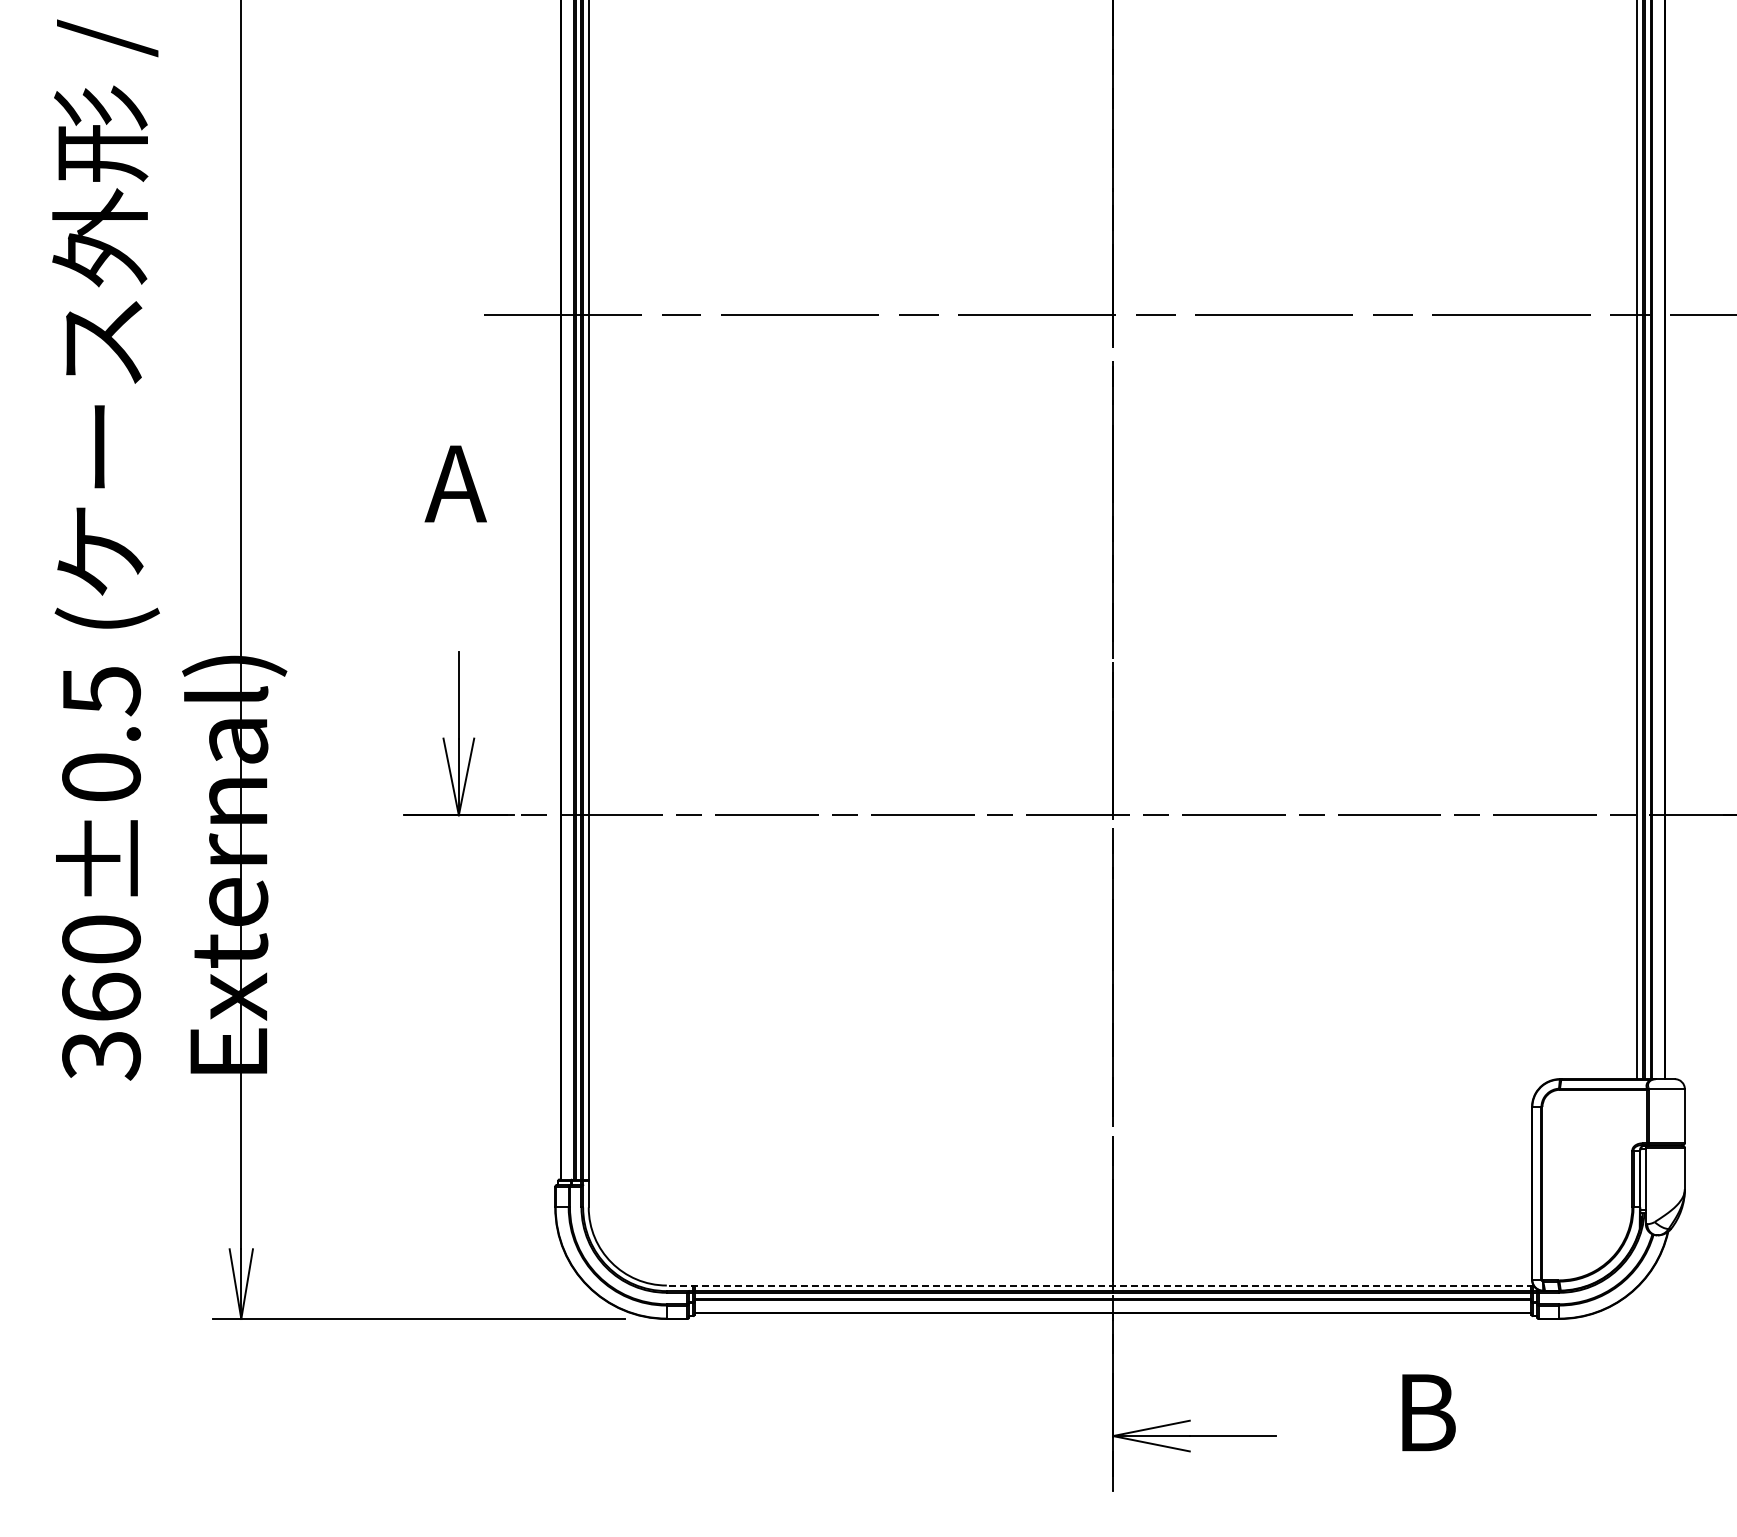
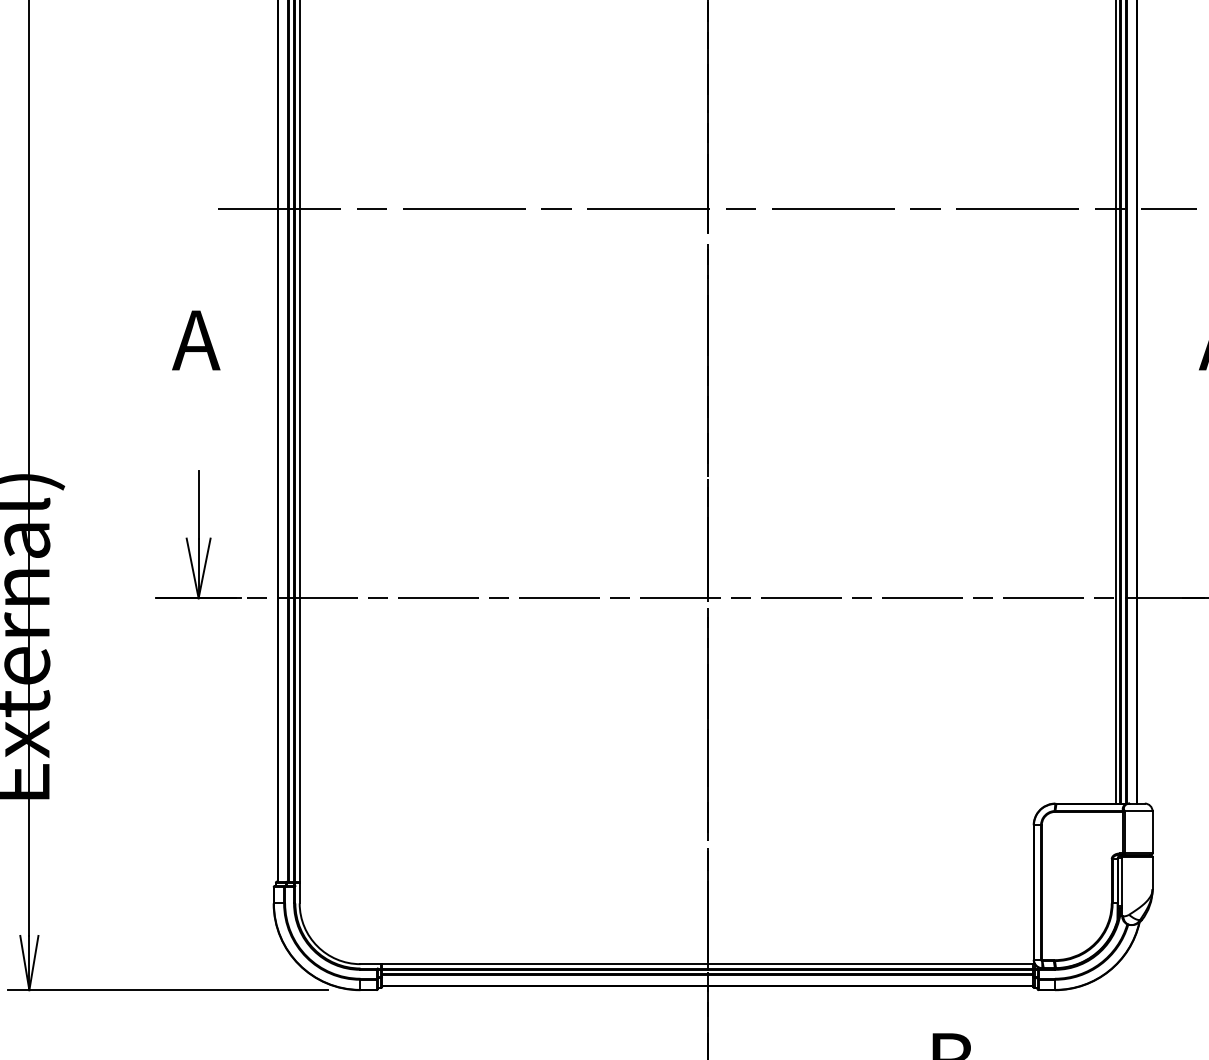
line: (1099, 1285) -> (697, 964), dashed -> solid

